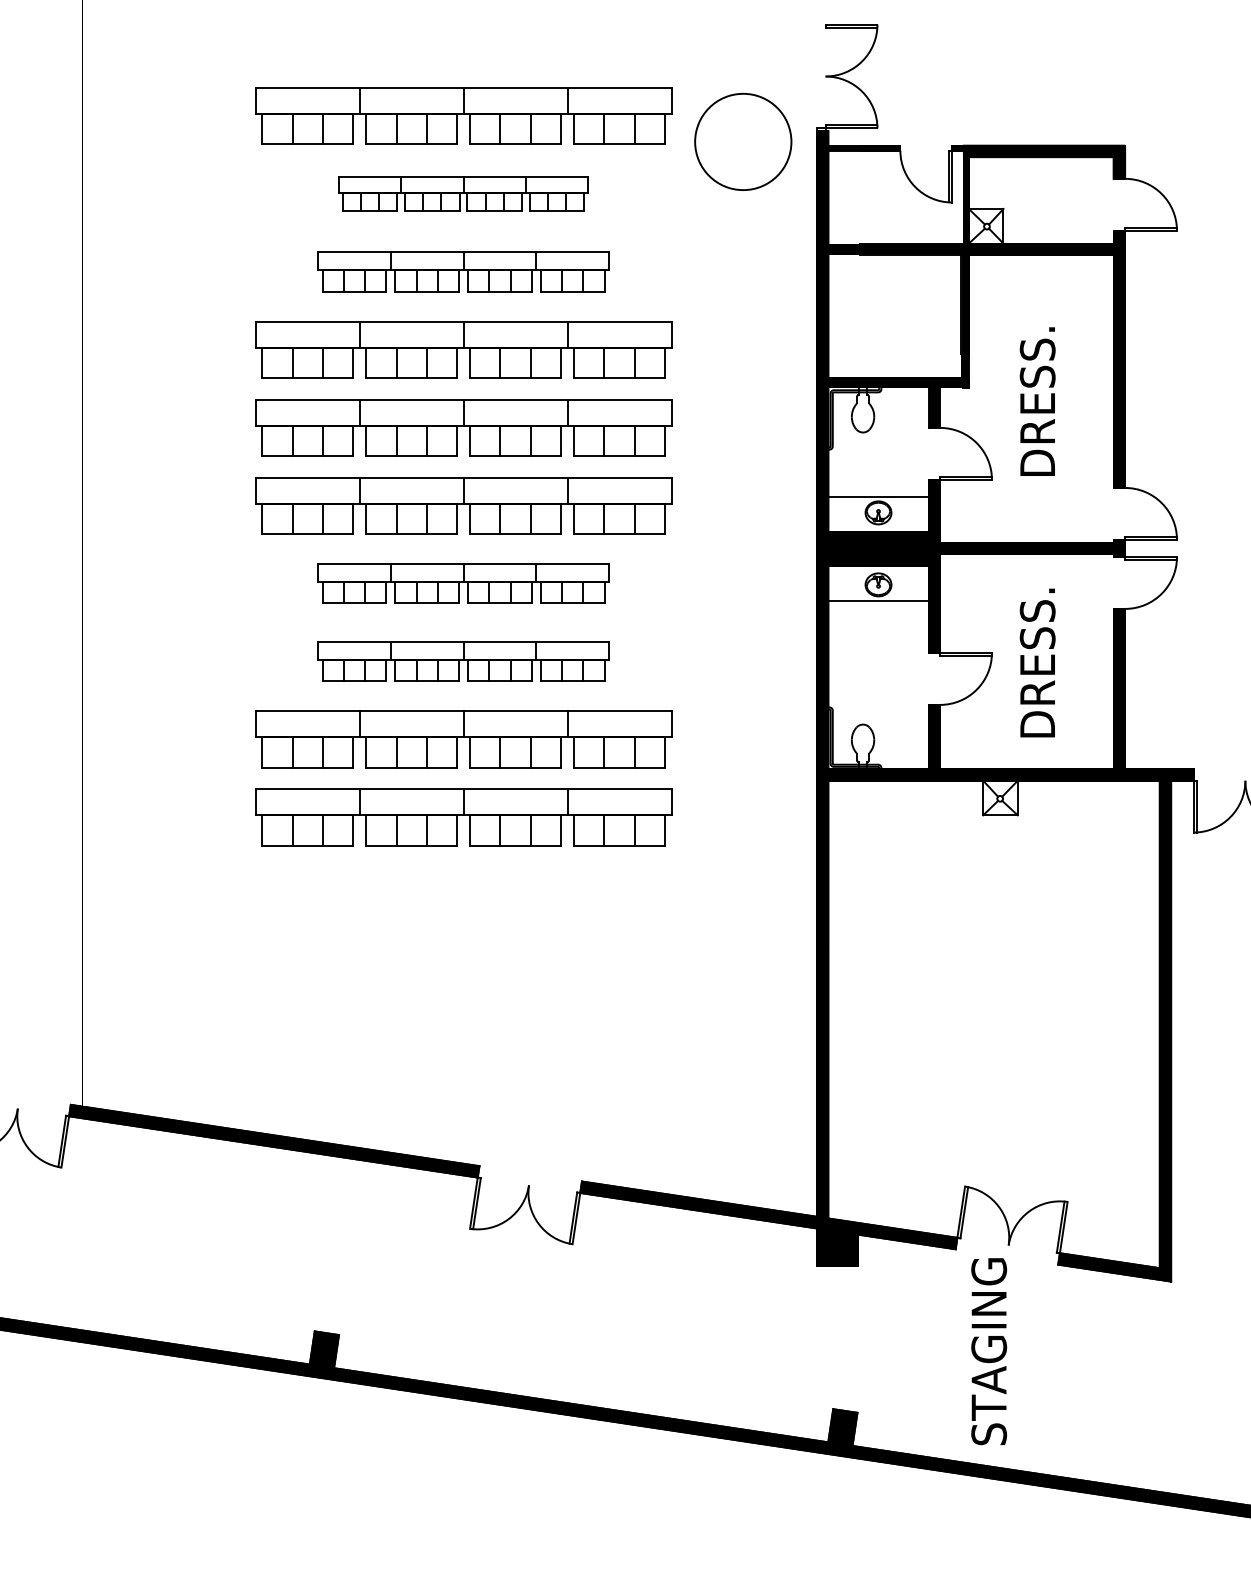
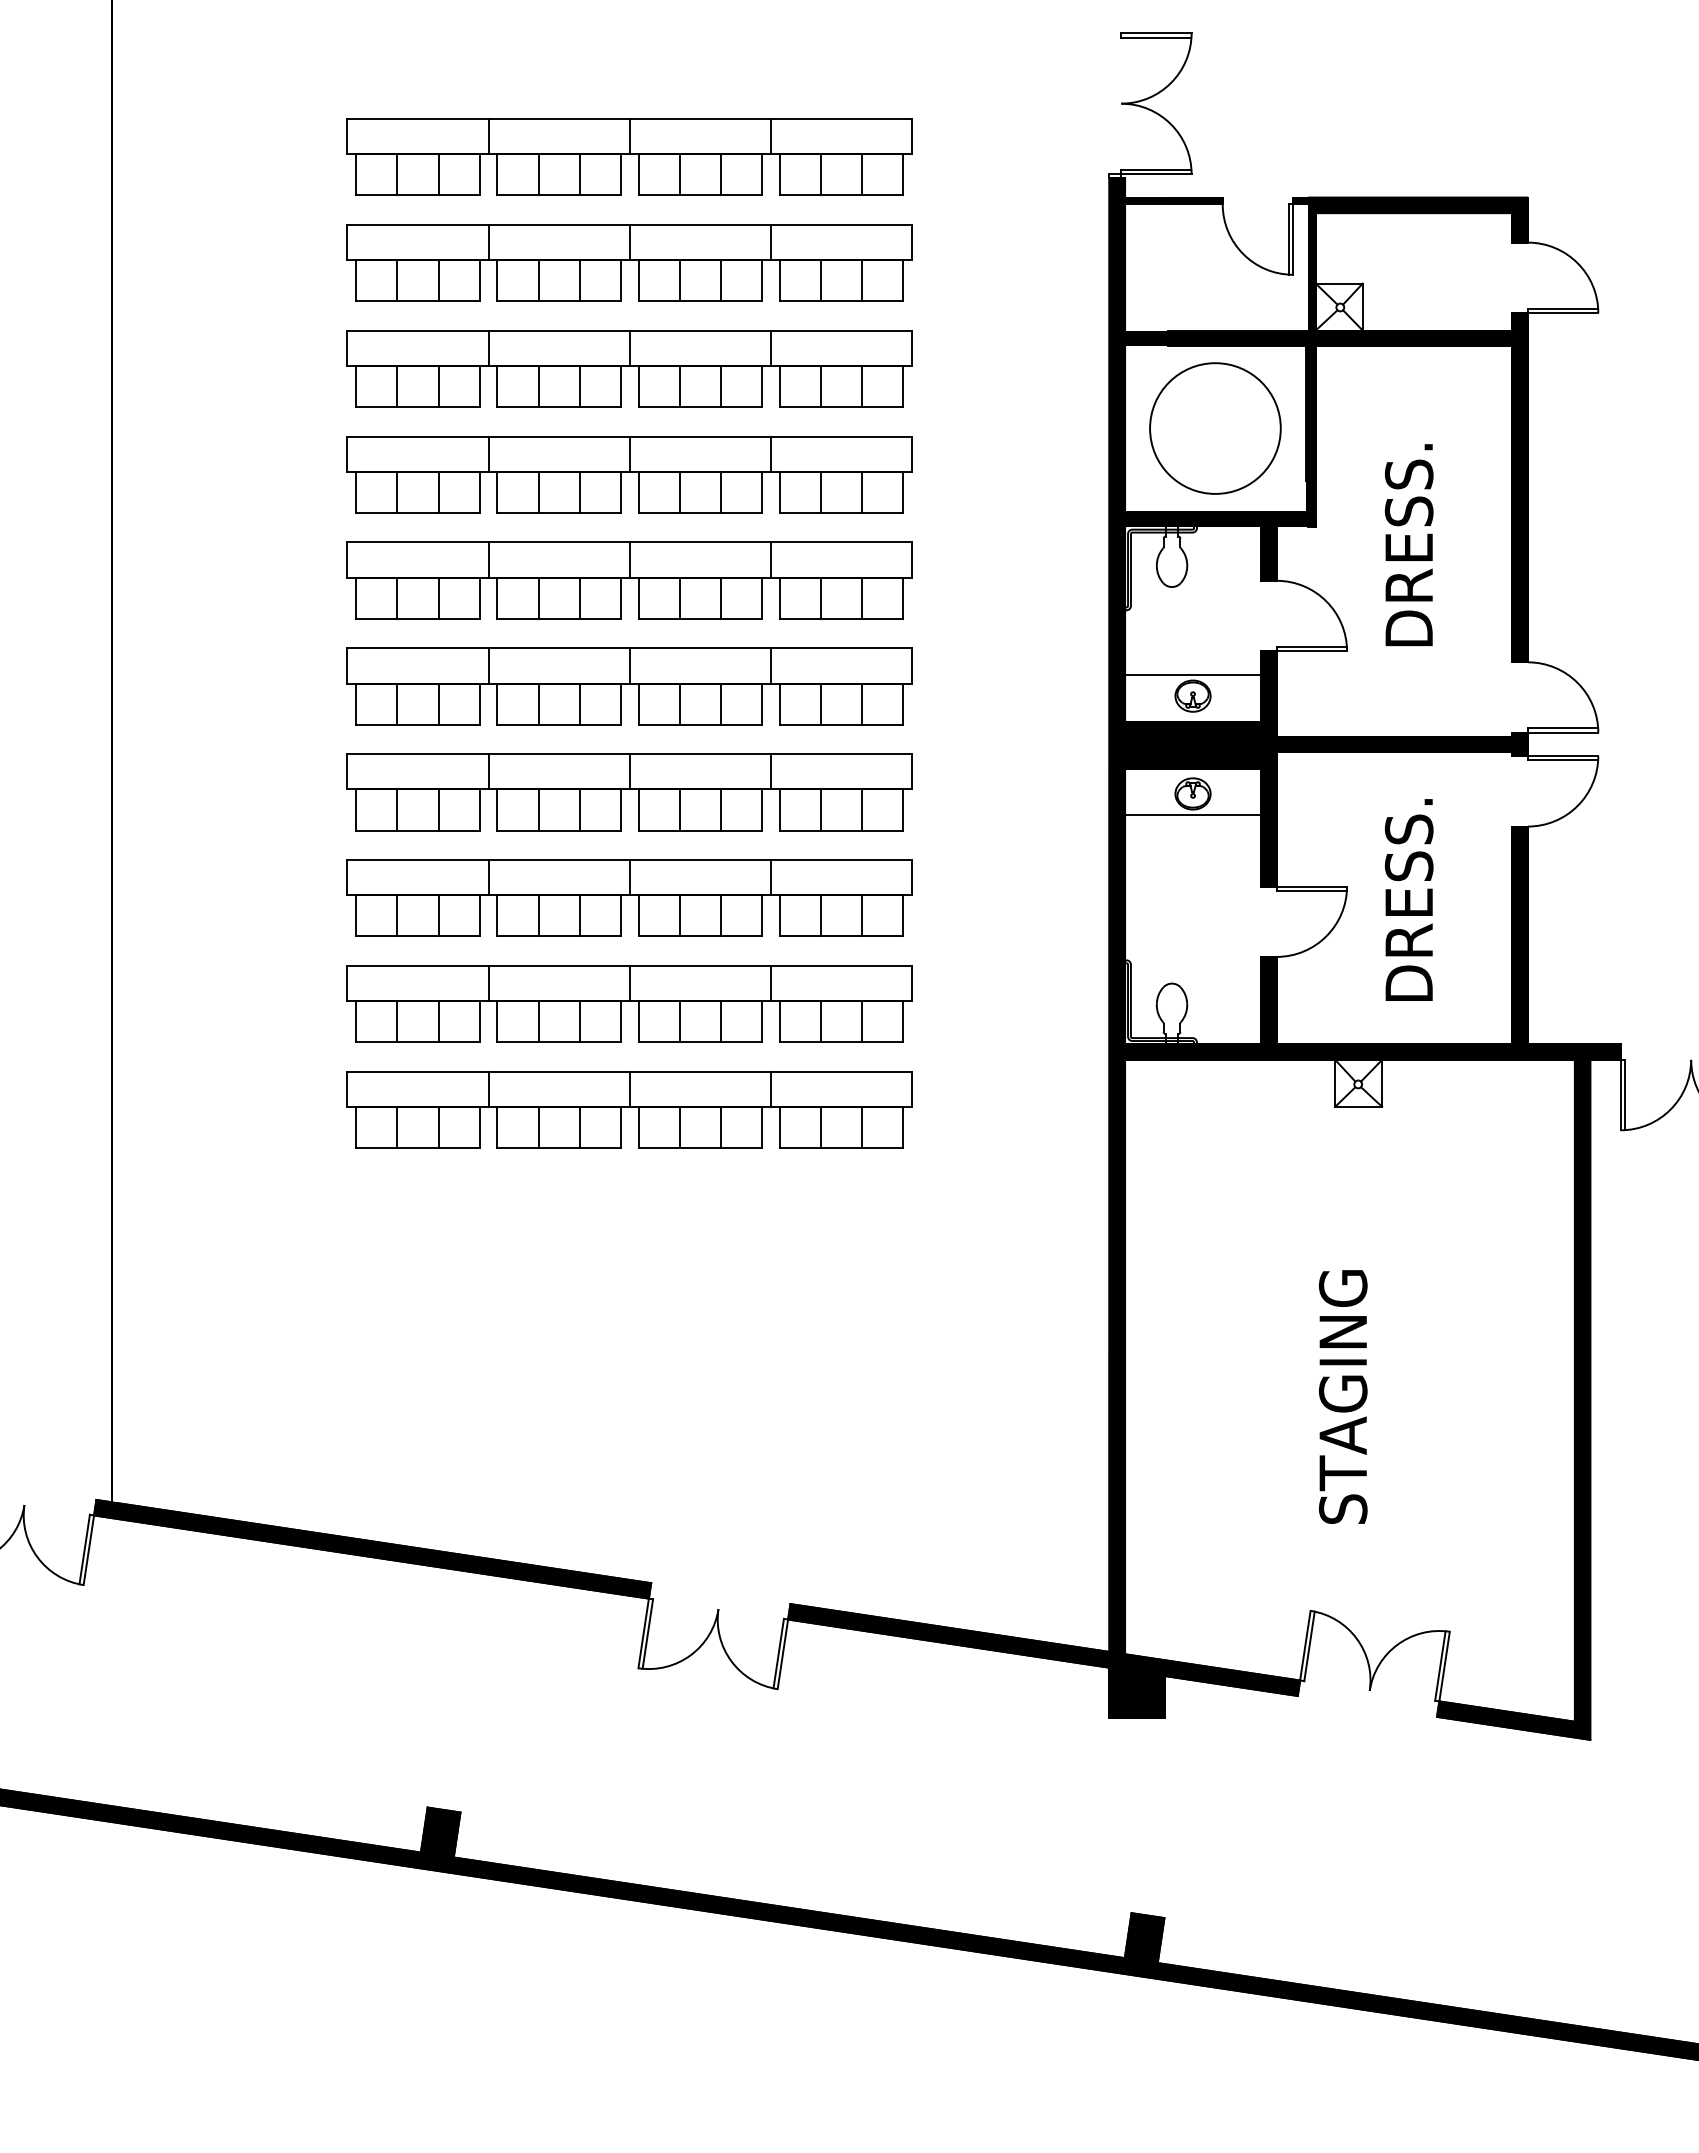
circle: (743, 141) -> (1215, 428), moved
part: (463, 193) -> (629, 262), size x1.67
part: (463, 271) -> (629, 368), size x1.43
part: (463, 583) -> (629, 792), size x1.43
part: (463, 661) -> (629, 897), size x1.43
text: (989, 1351) -> (1343, 1396), moved

